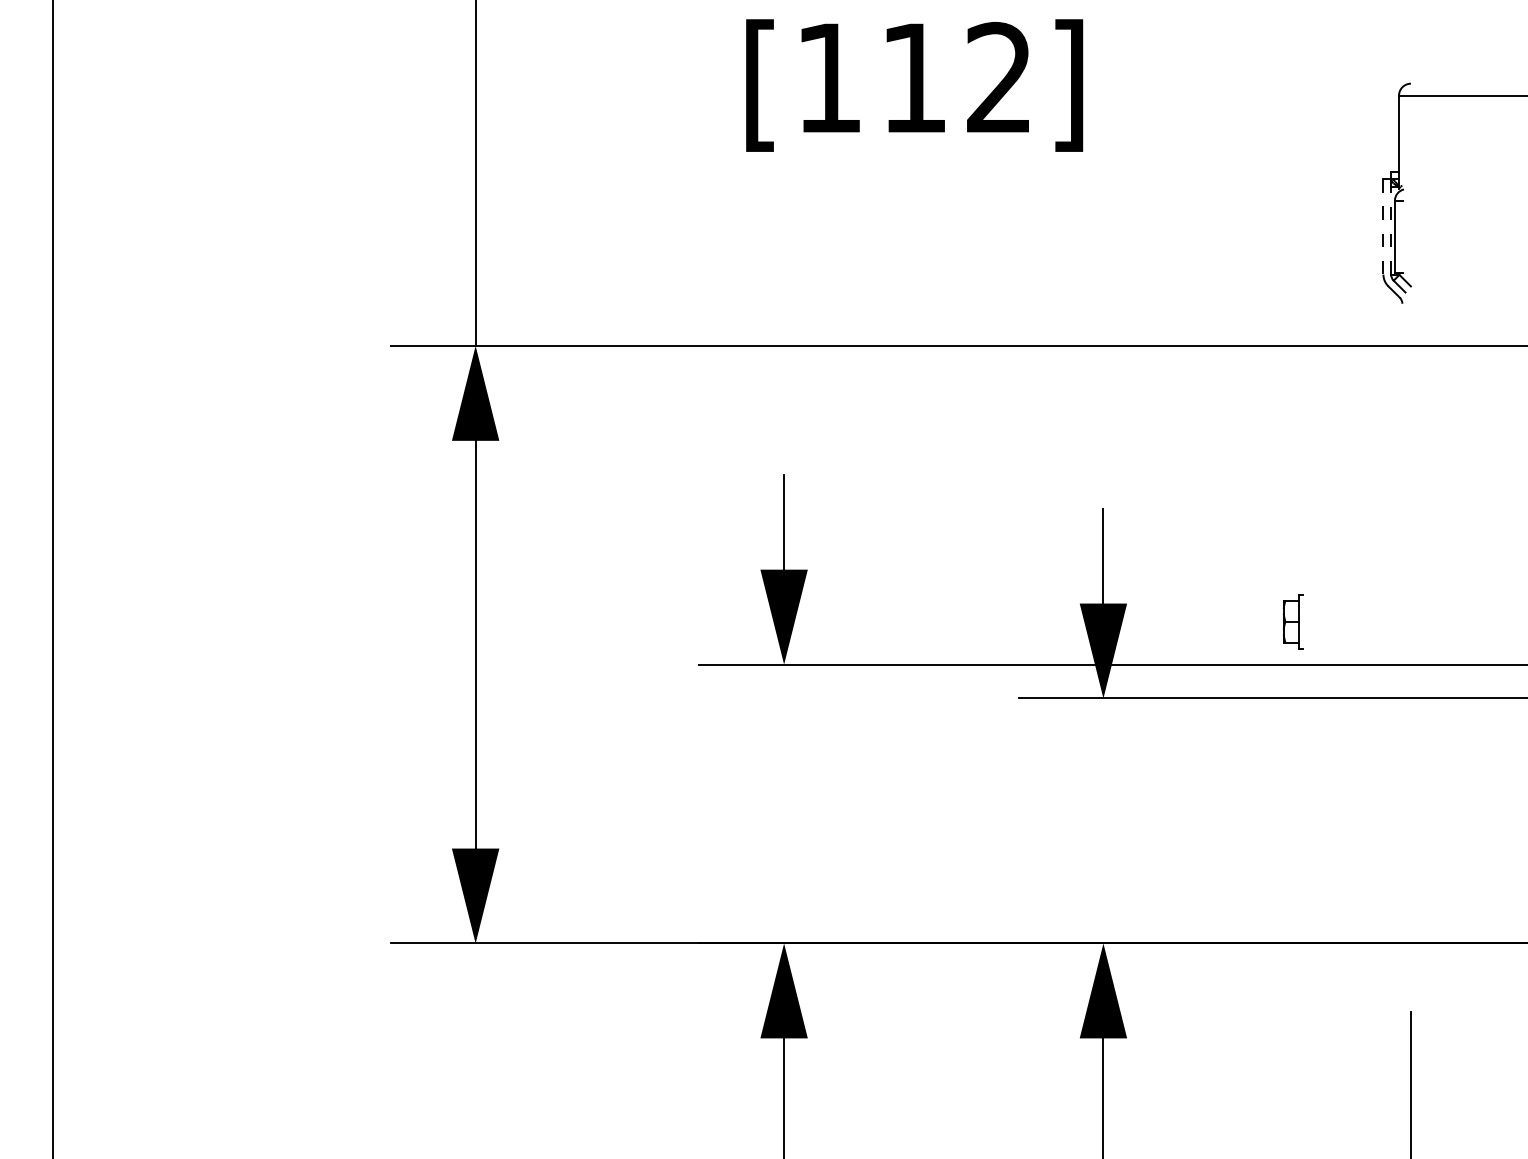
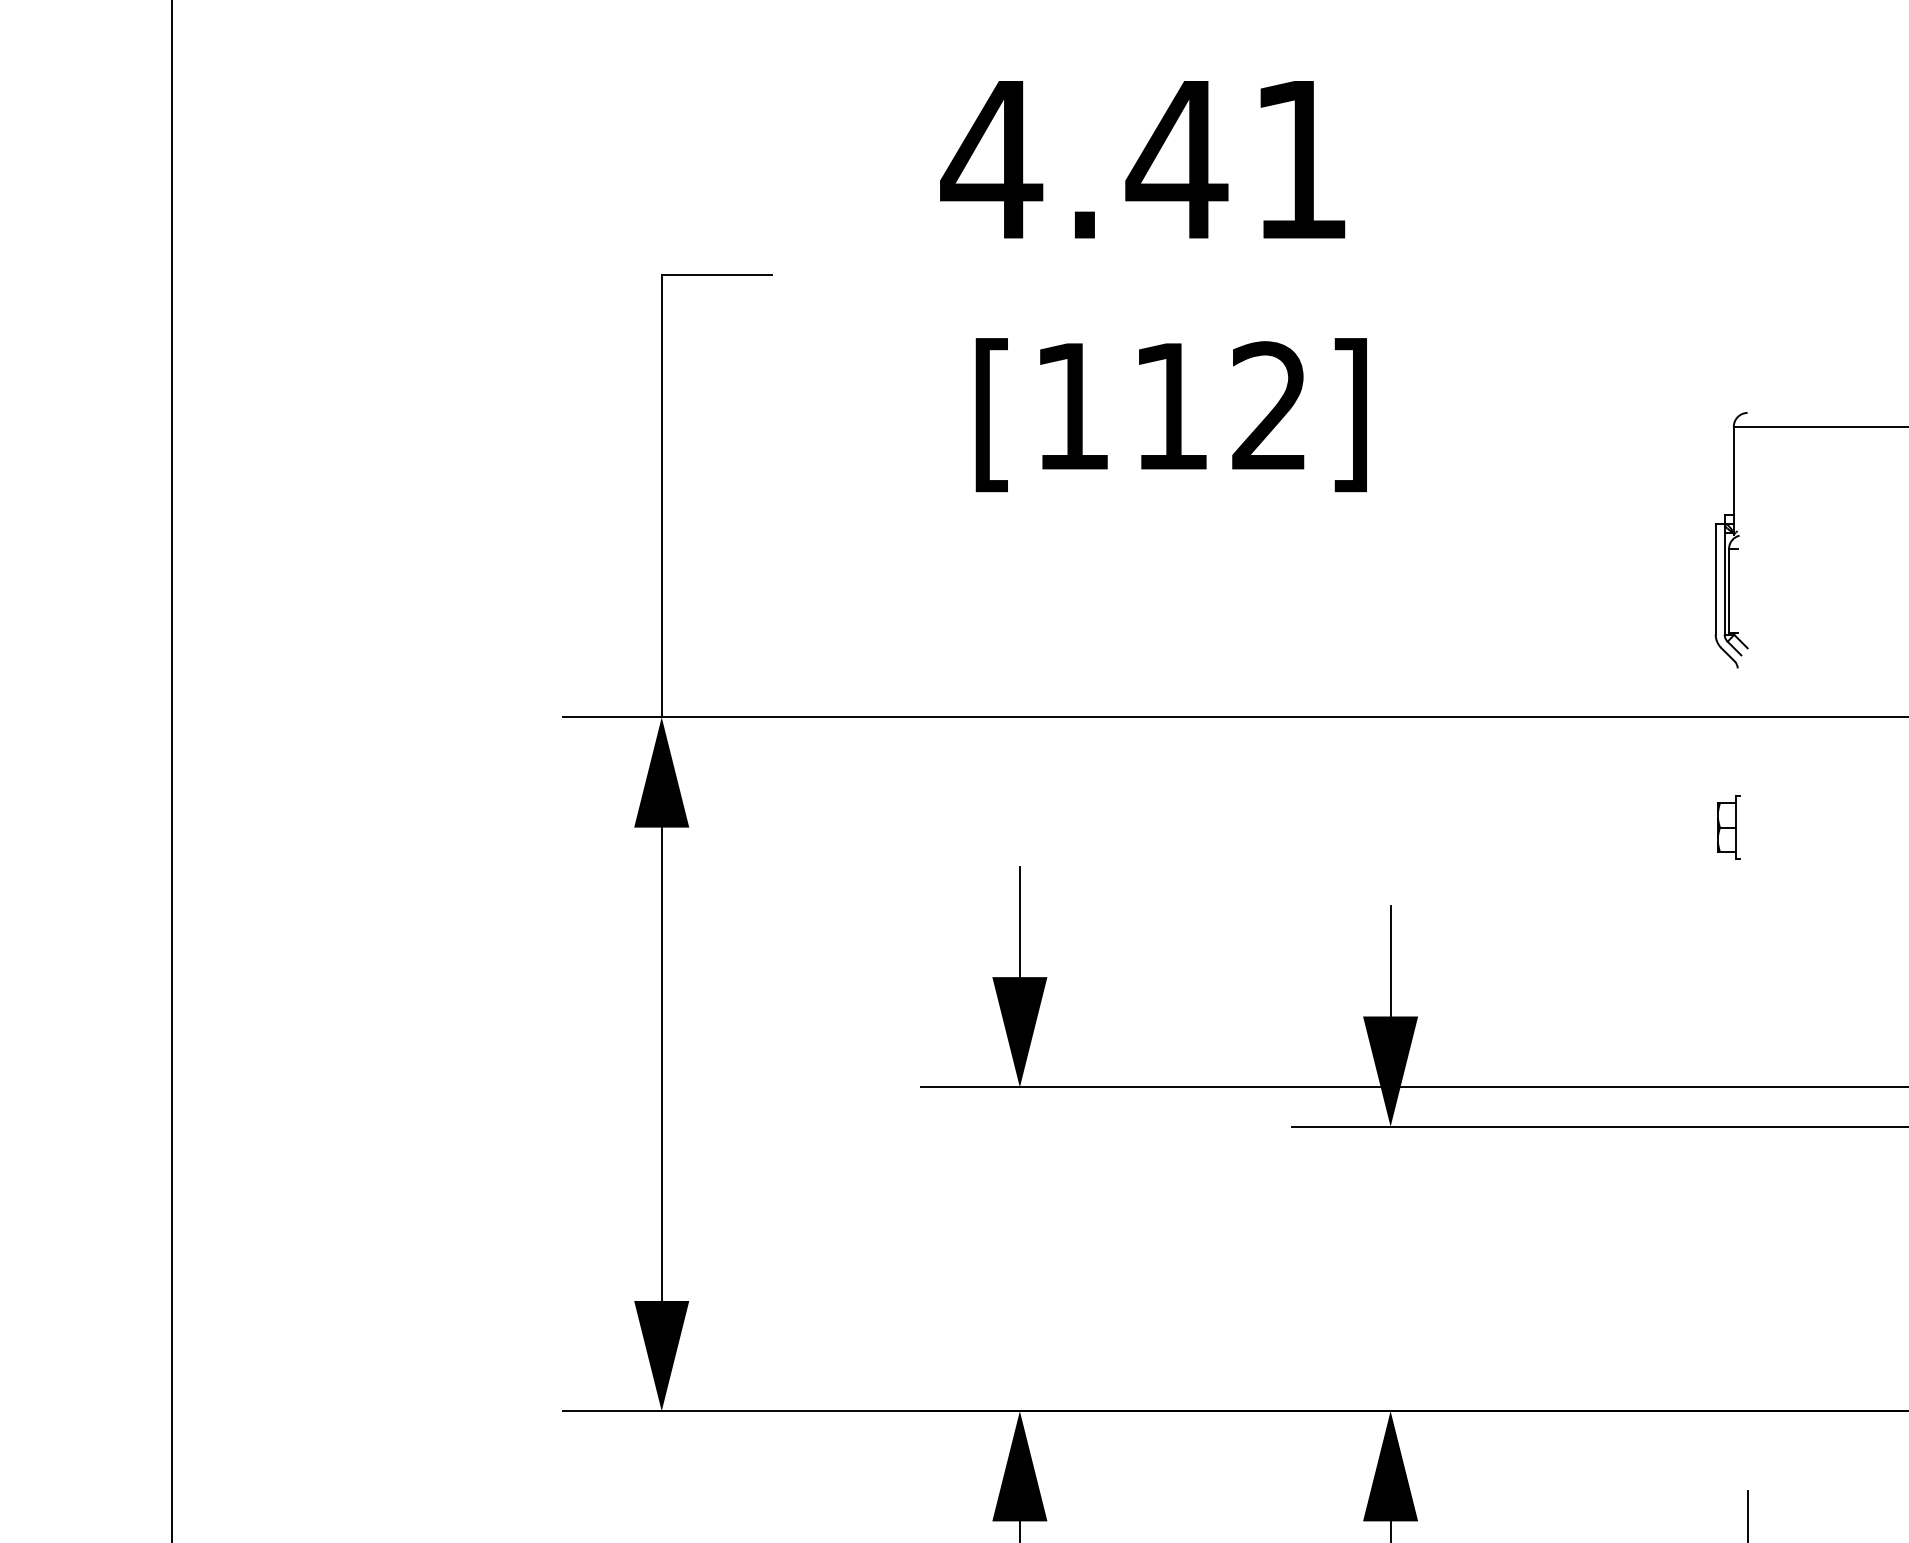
line: (1391, 226) -> (1724, 578), dashed -> solid
line: (1383, 227) -> (1715, 579), dashed -> solid
part: (1292, 621) -> (1728, 827), moved

